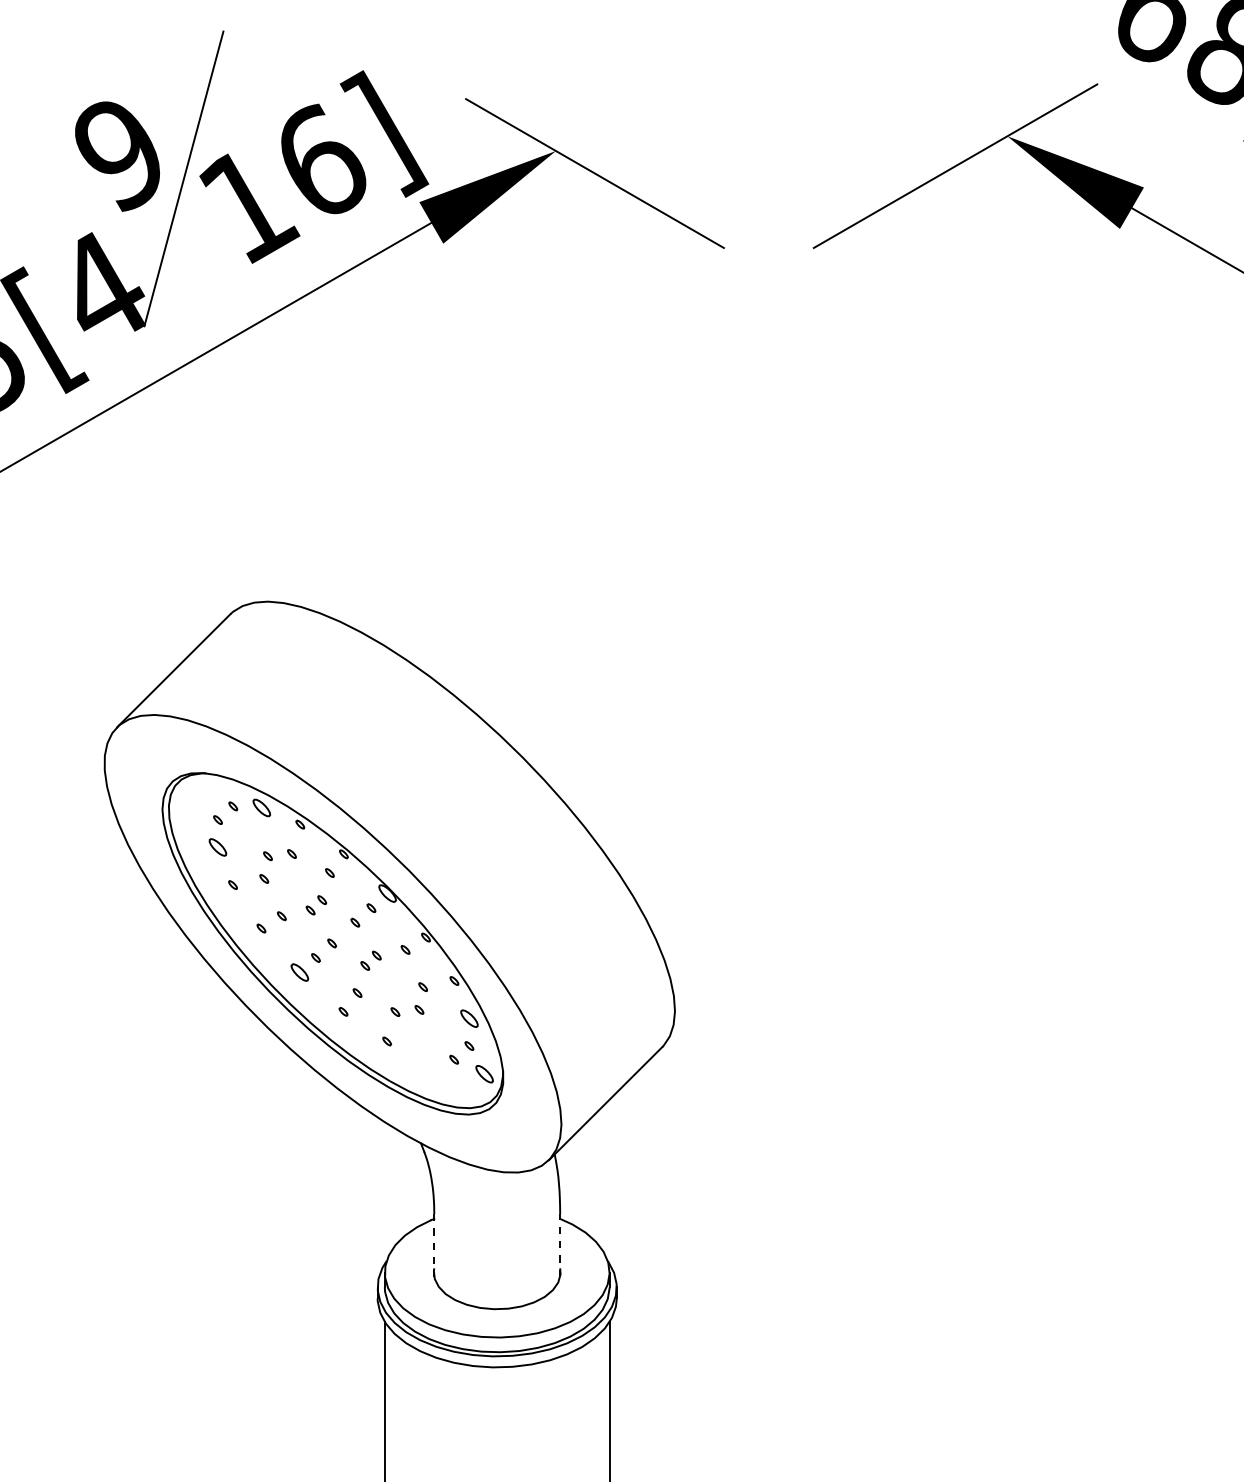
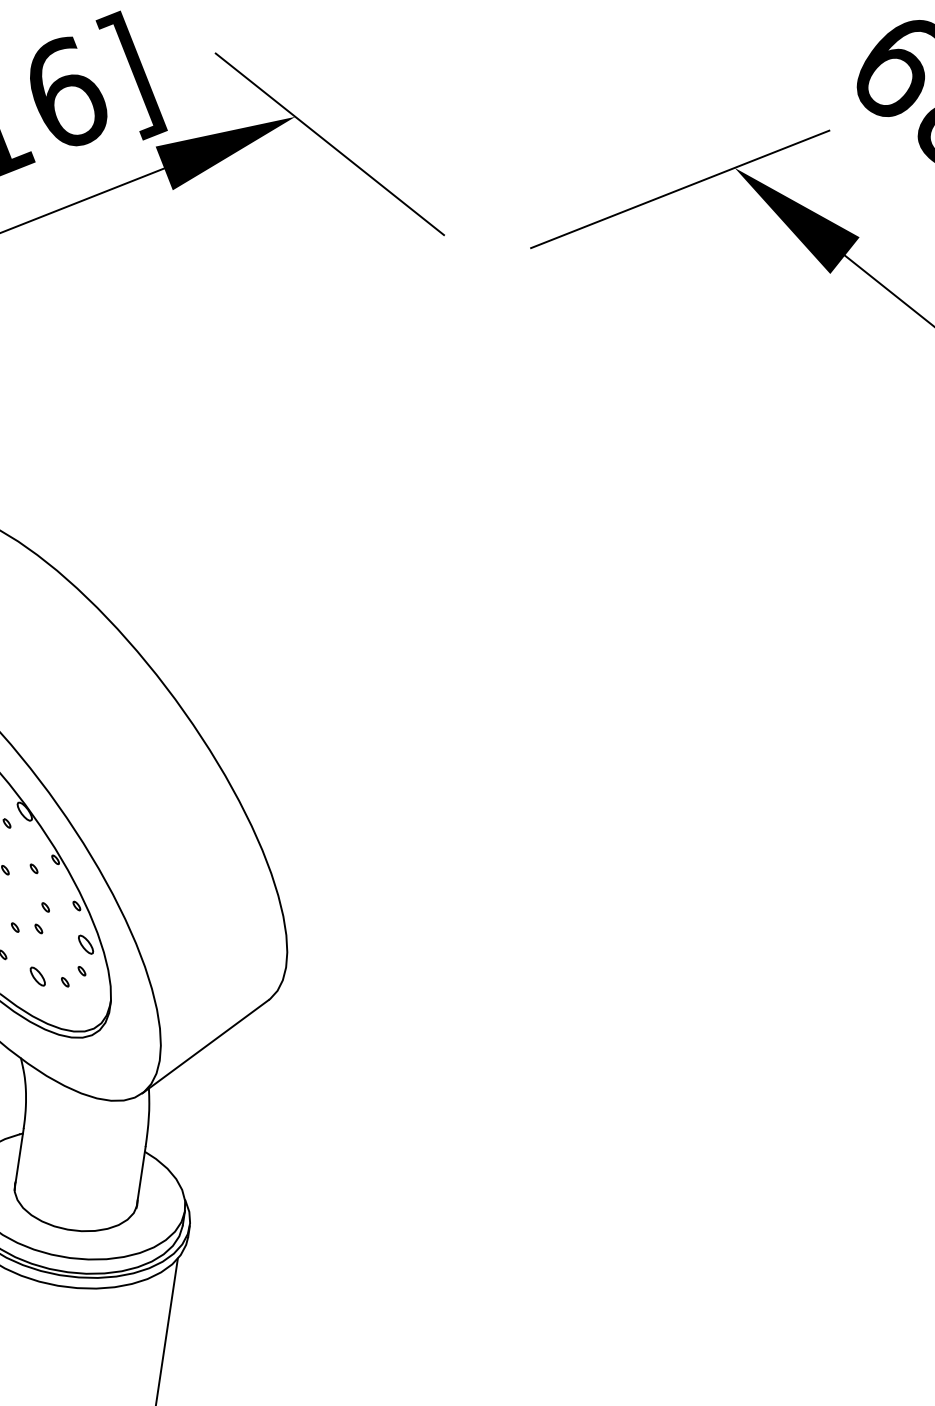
part: (484, 1074) -> (37, 976), moved
line: (434, 1245) -> (19, 1159), dashed -> solid
line: (560, 1245) -> (141, 1177), dashed -> solid

